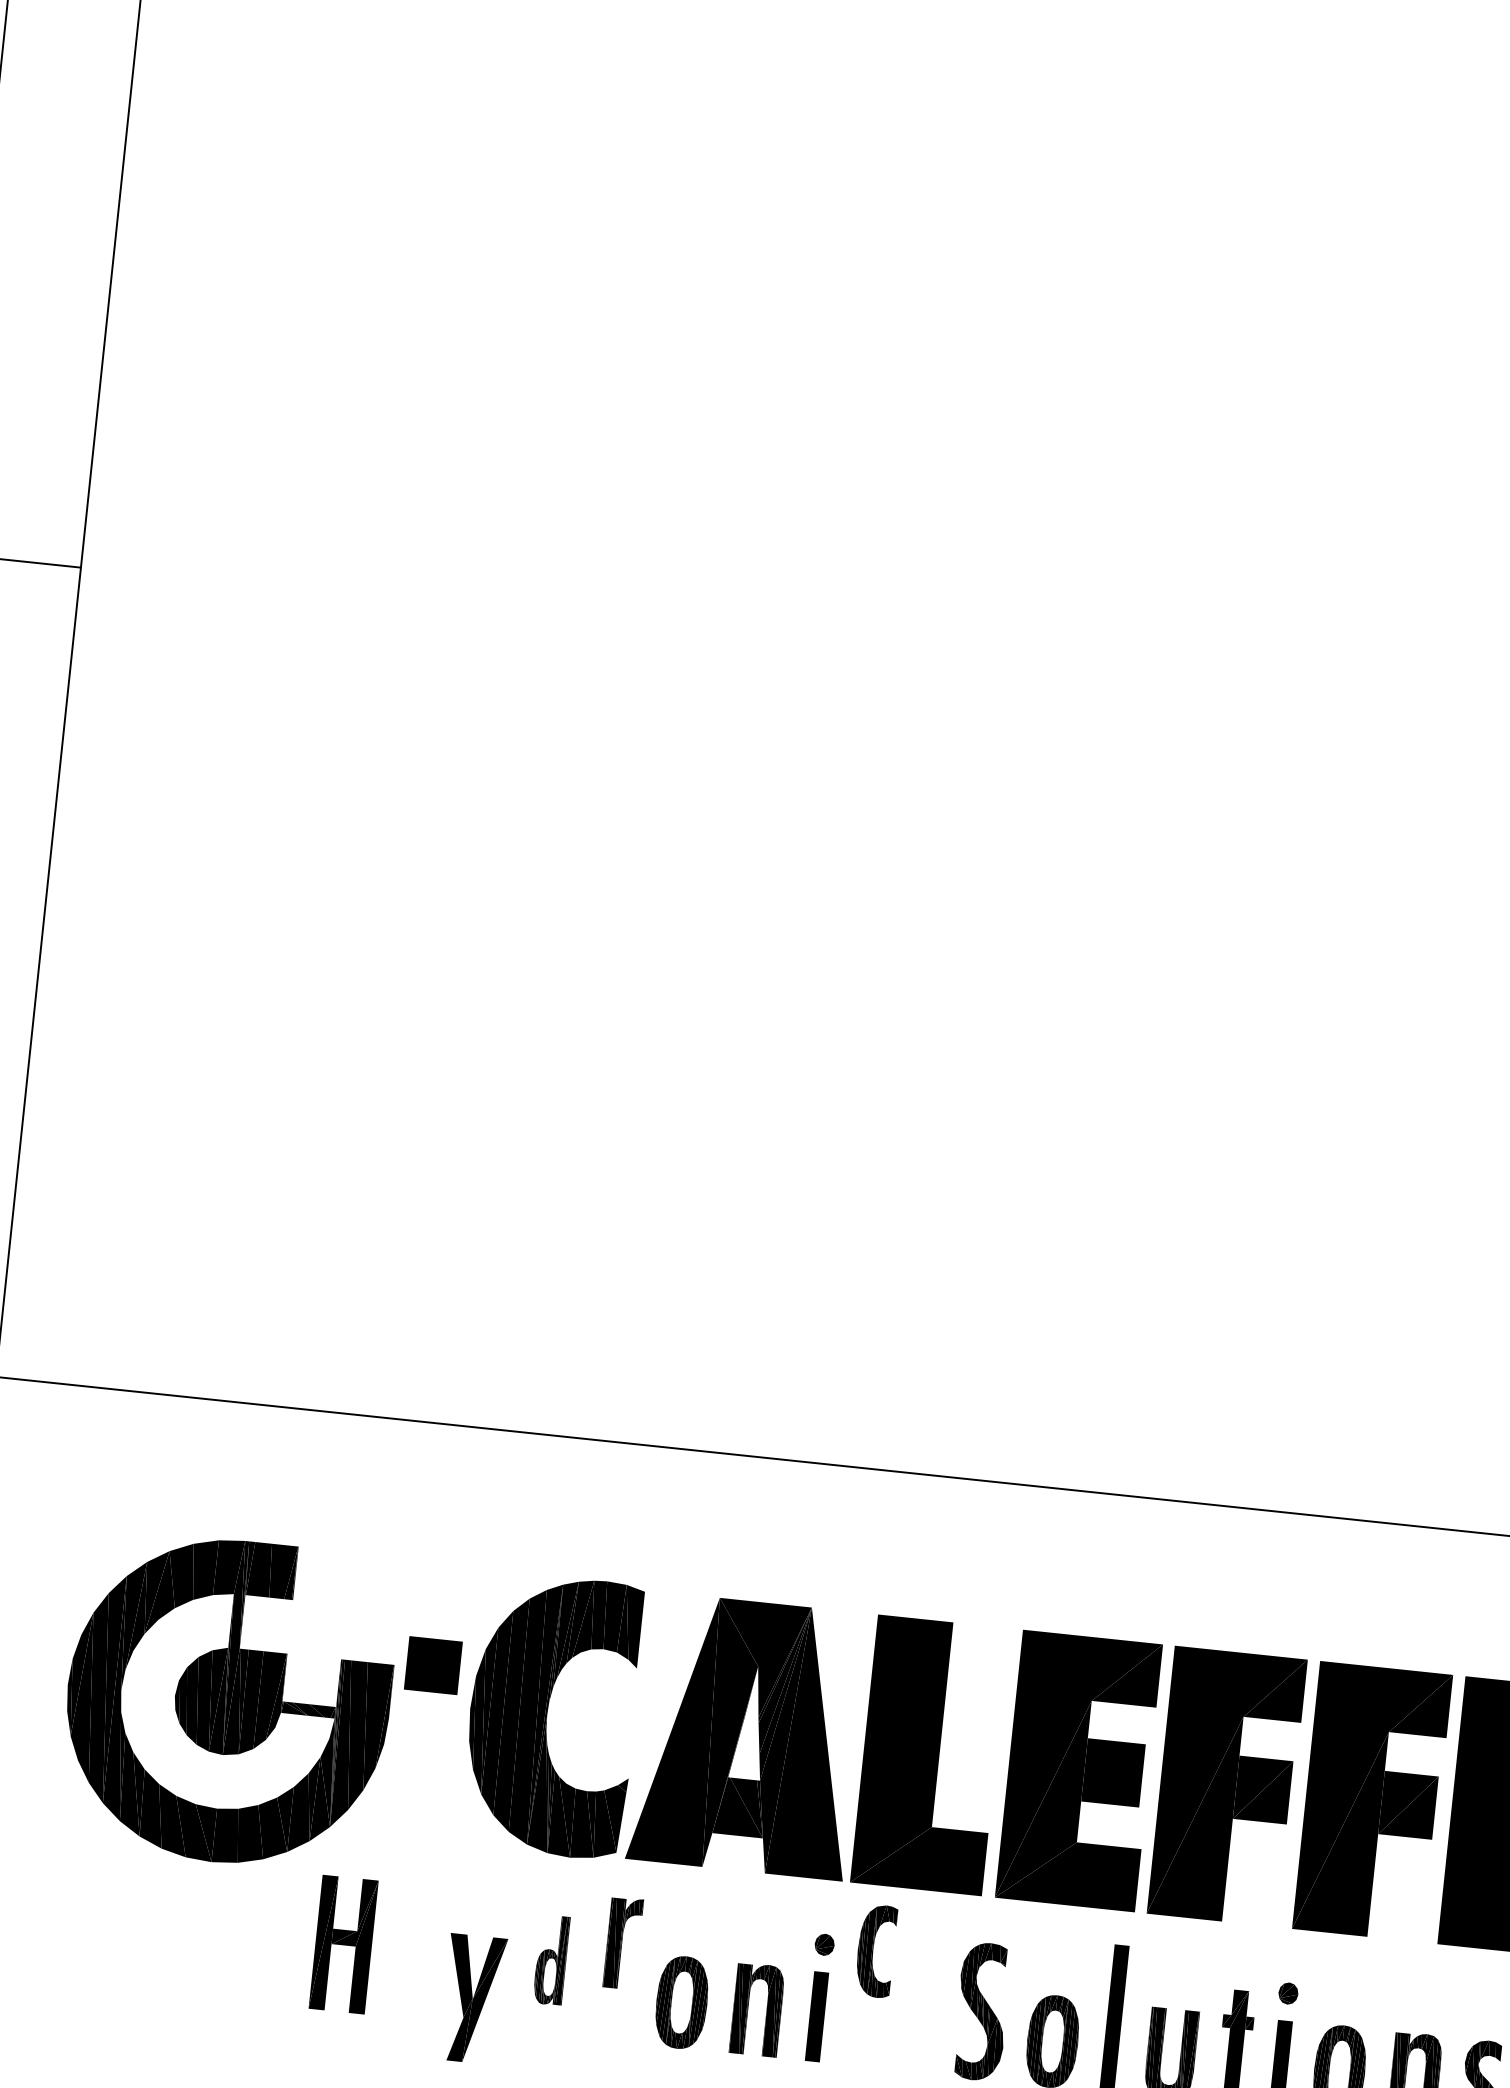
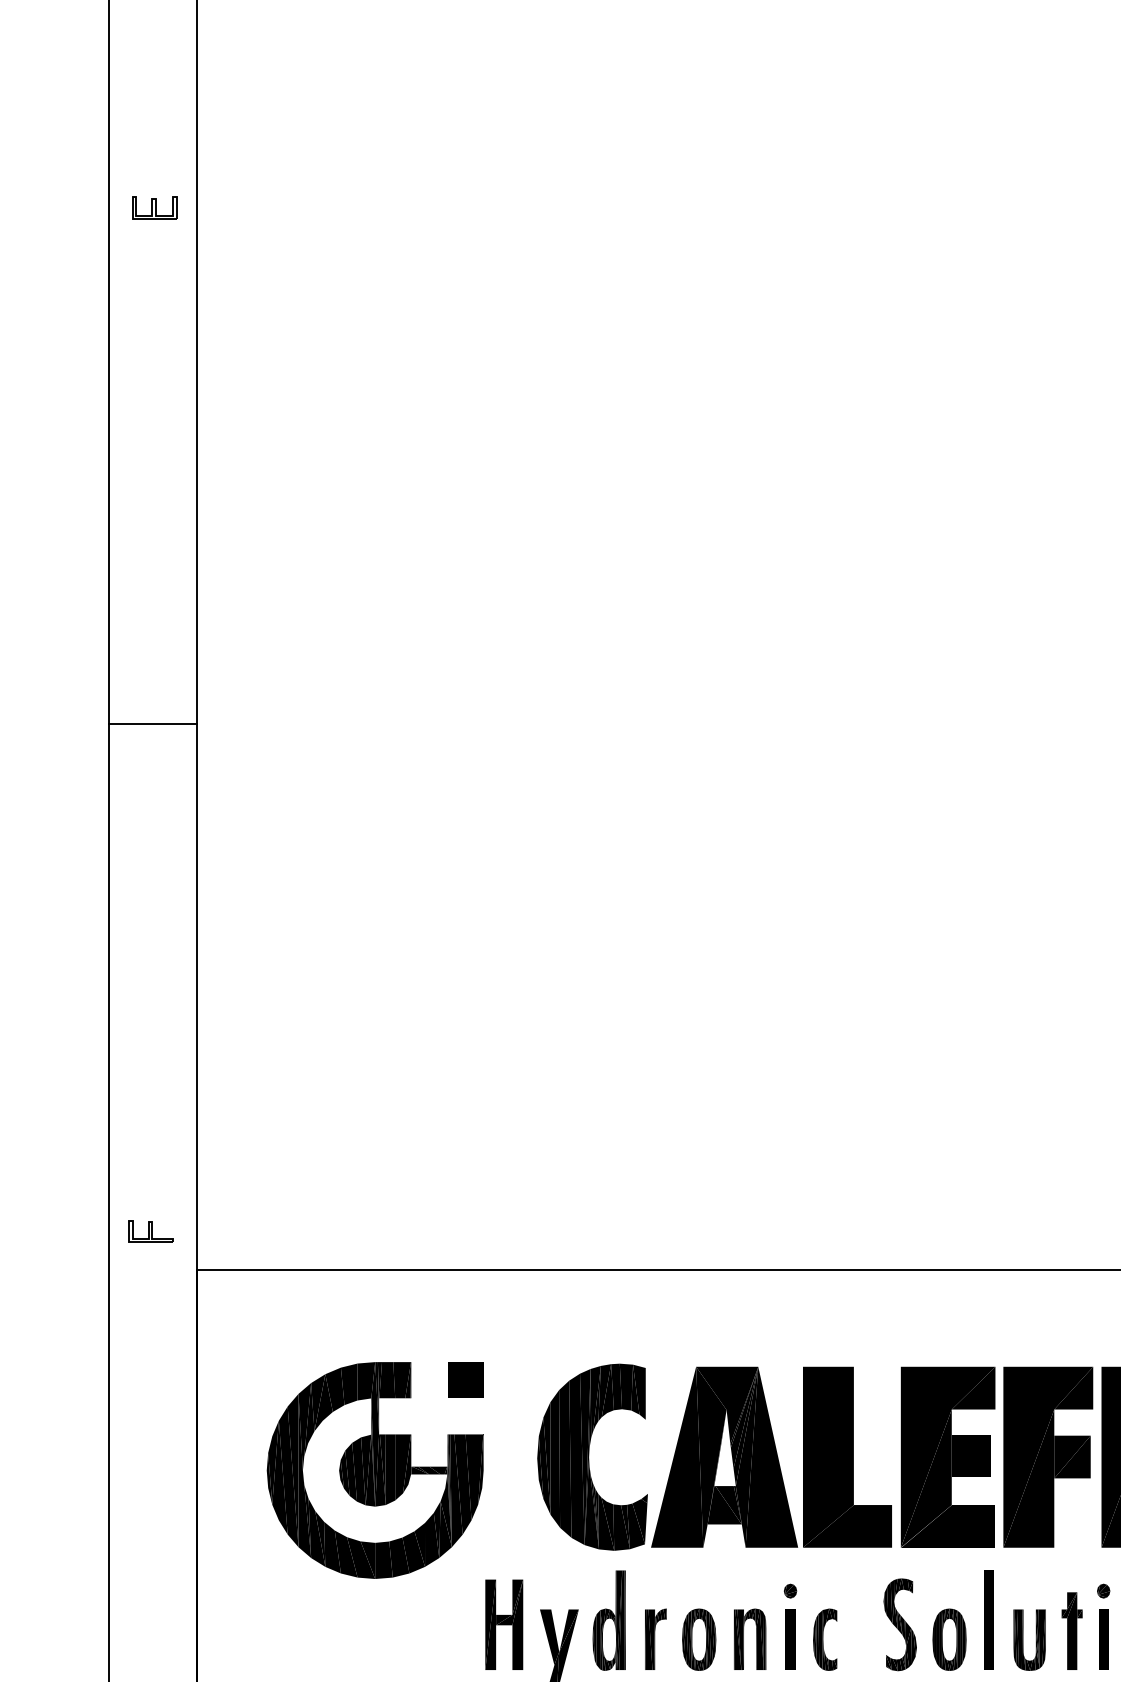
part: (433, 1664) -> (465, 1379), moved
part: (622, 1942) -> (655, 1638), moved
part: (344, 1944) -> (504, 1624), moved
part: (876, 1950) -> (825, 1639), moved
part: (550, 1959) -> (608, 1620), size x1.67

